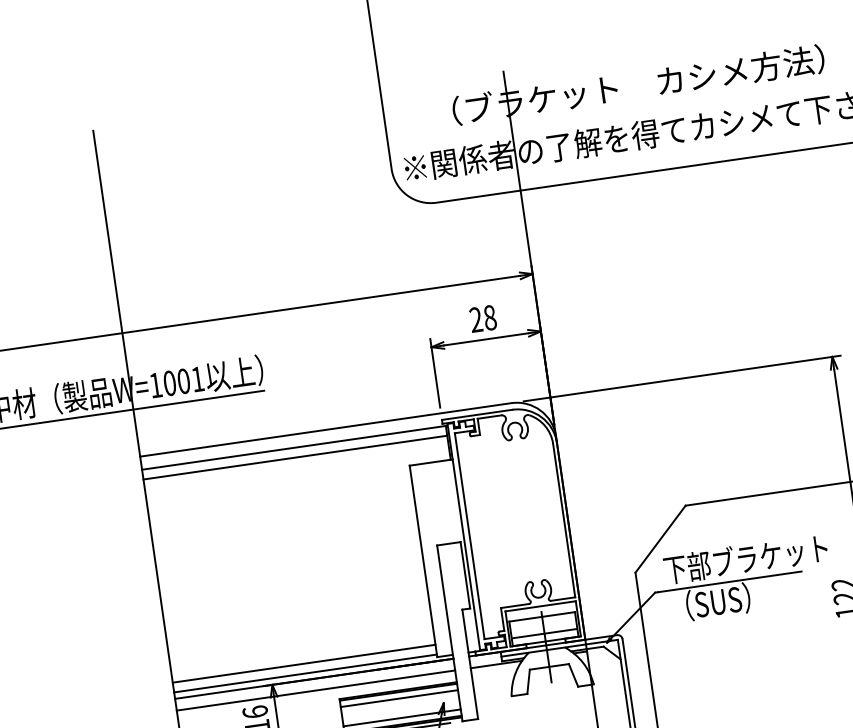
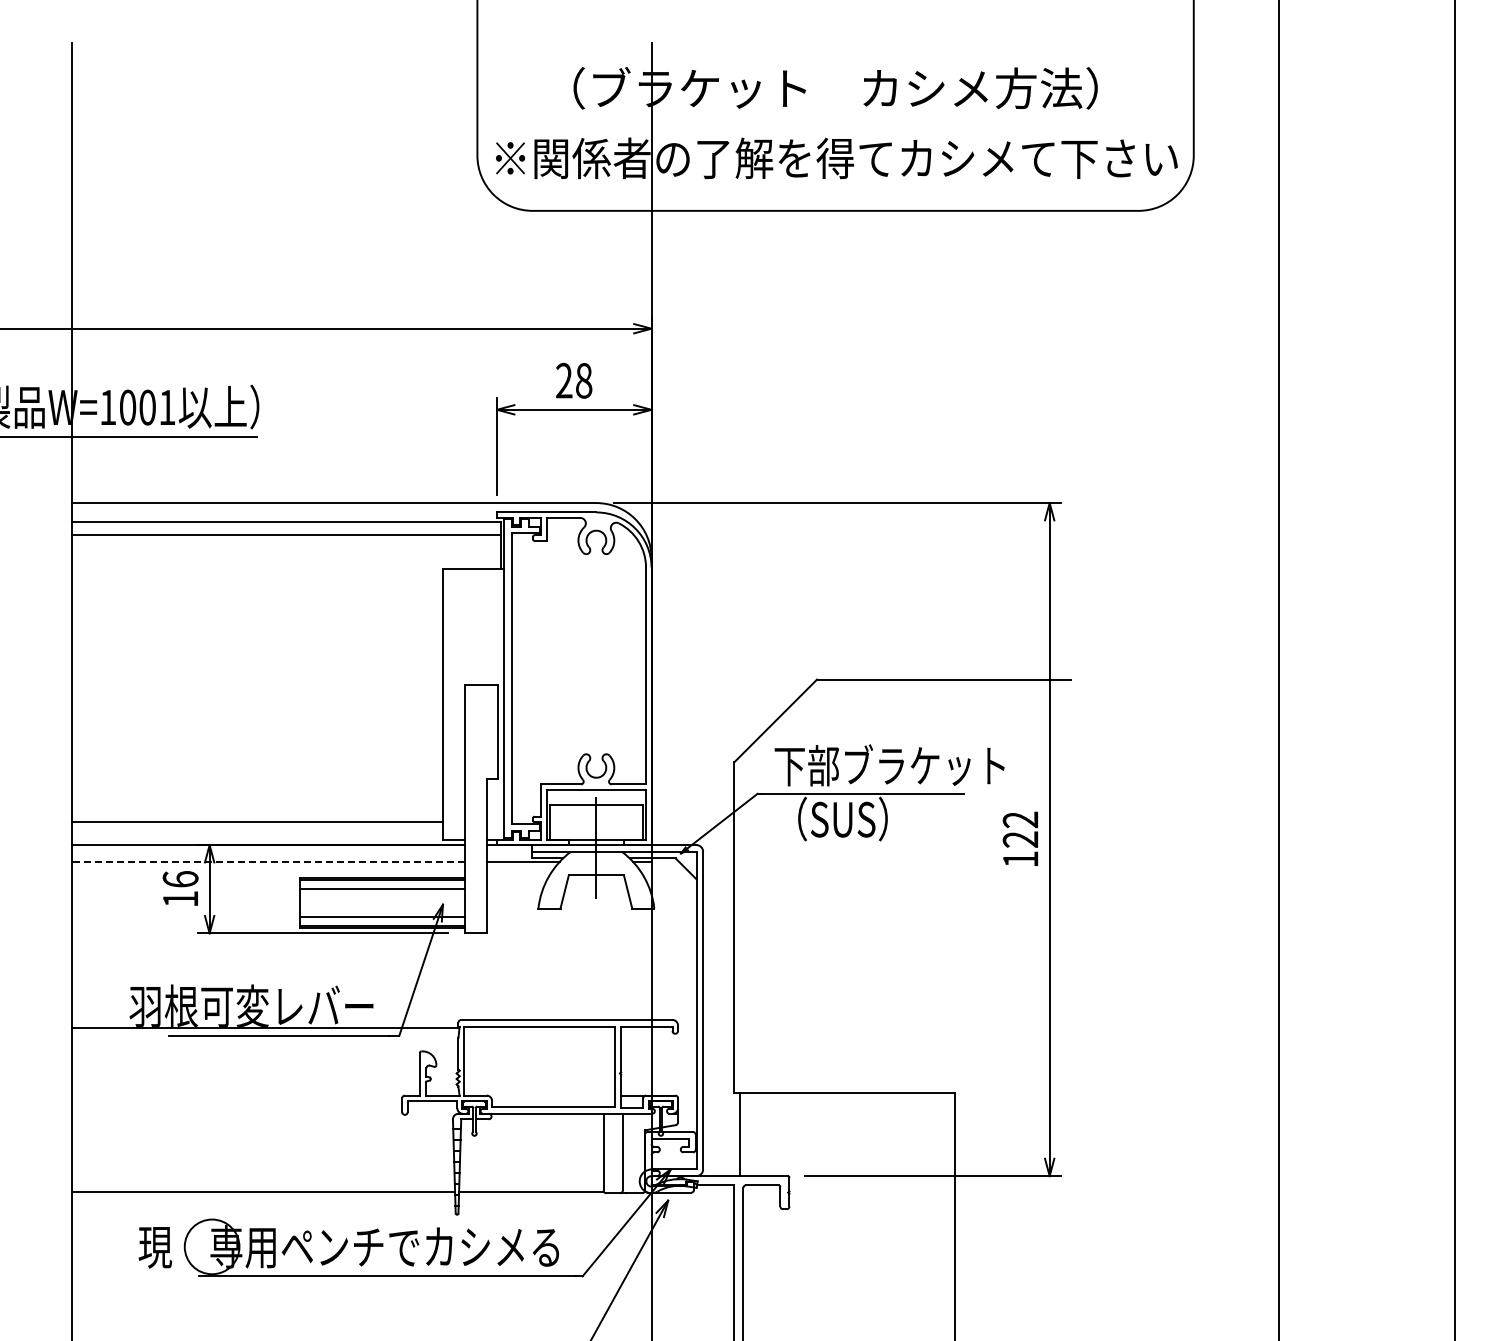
line: (544, 633) -> (596, 828), removed
line: (305, 673) -> (257, 836), removed
line: (315, 690) -> (268, 861), solid -> dashed

